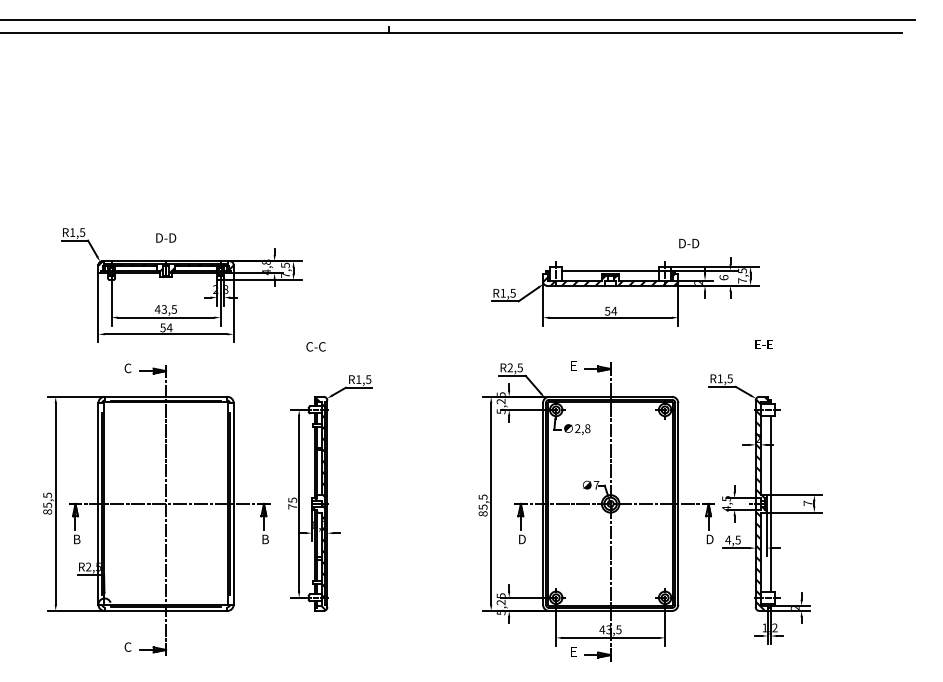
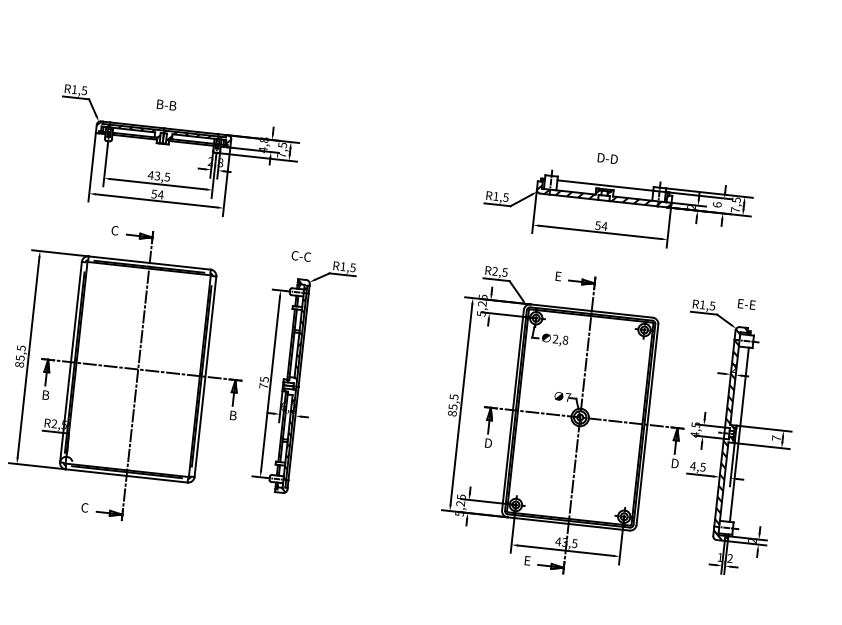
text: (166, 237) -> (167, 104), D-D -> B-B
text: (689, 243) -> (608, 158), moved
text: (763, 344) -> (746, 304), moved
text: (315, 346) -> (300, 255), moved

